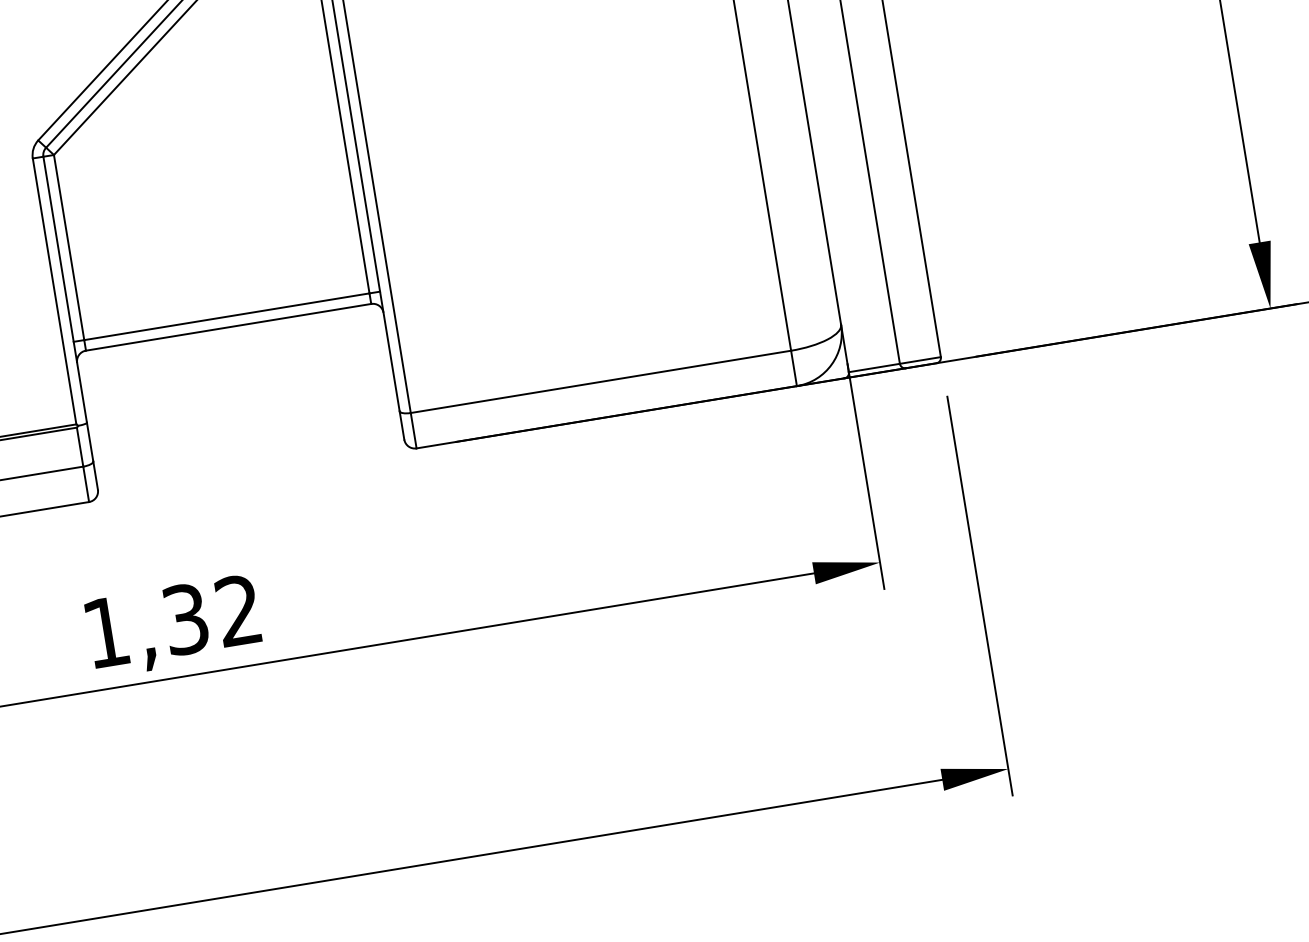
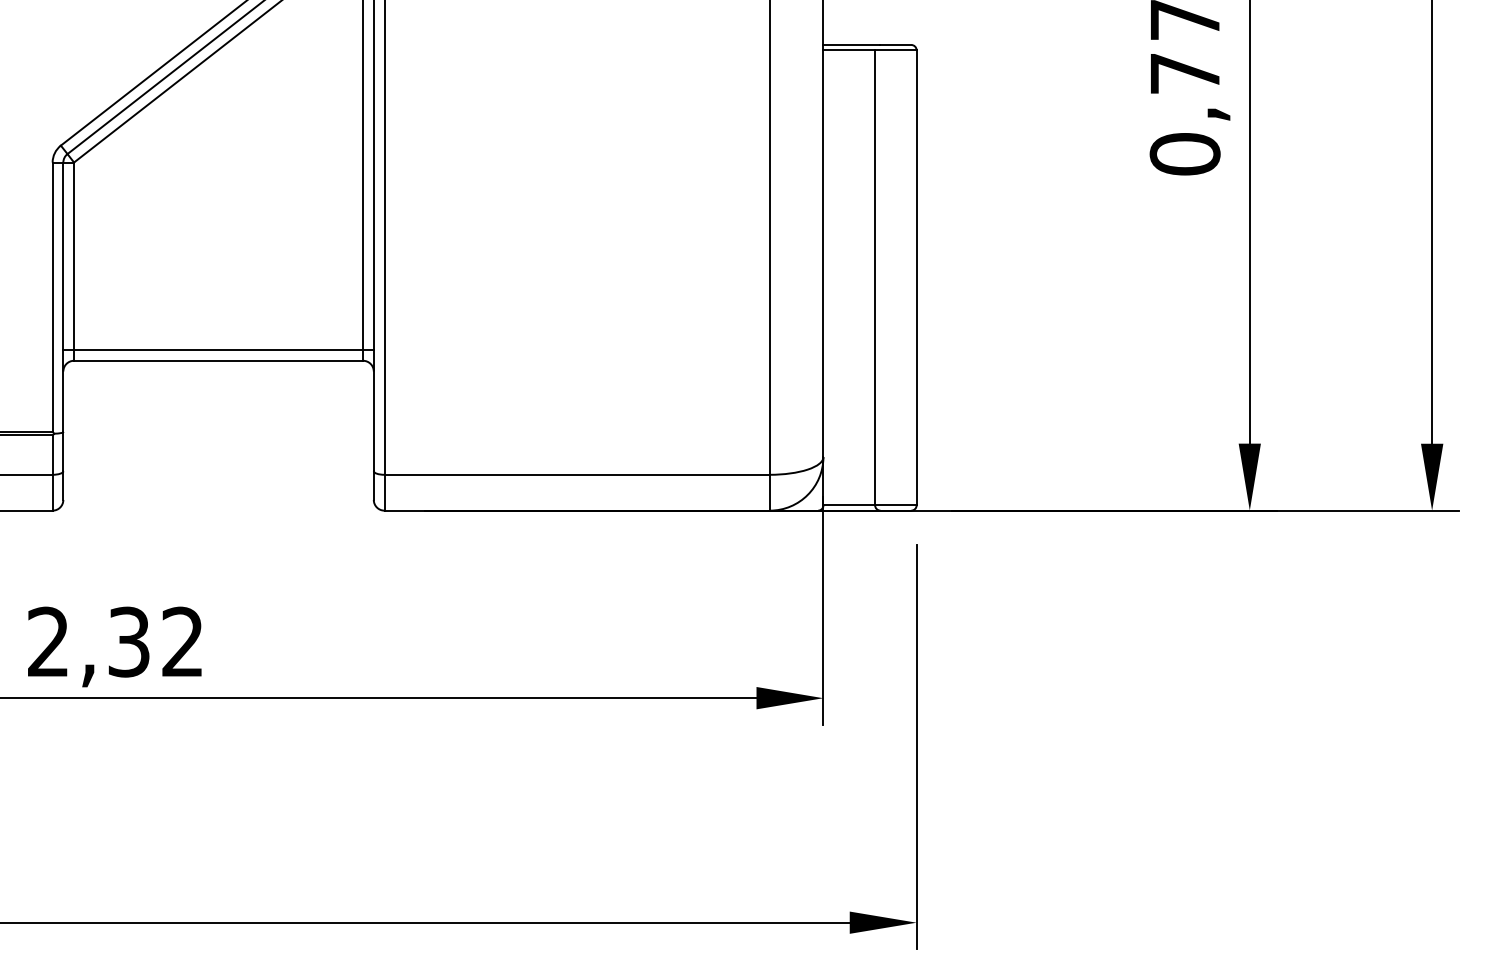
text: (105, 631) -> (47, 641), 1,32 -> 2,32

